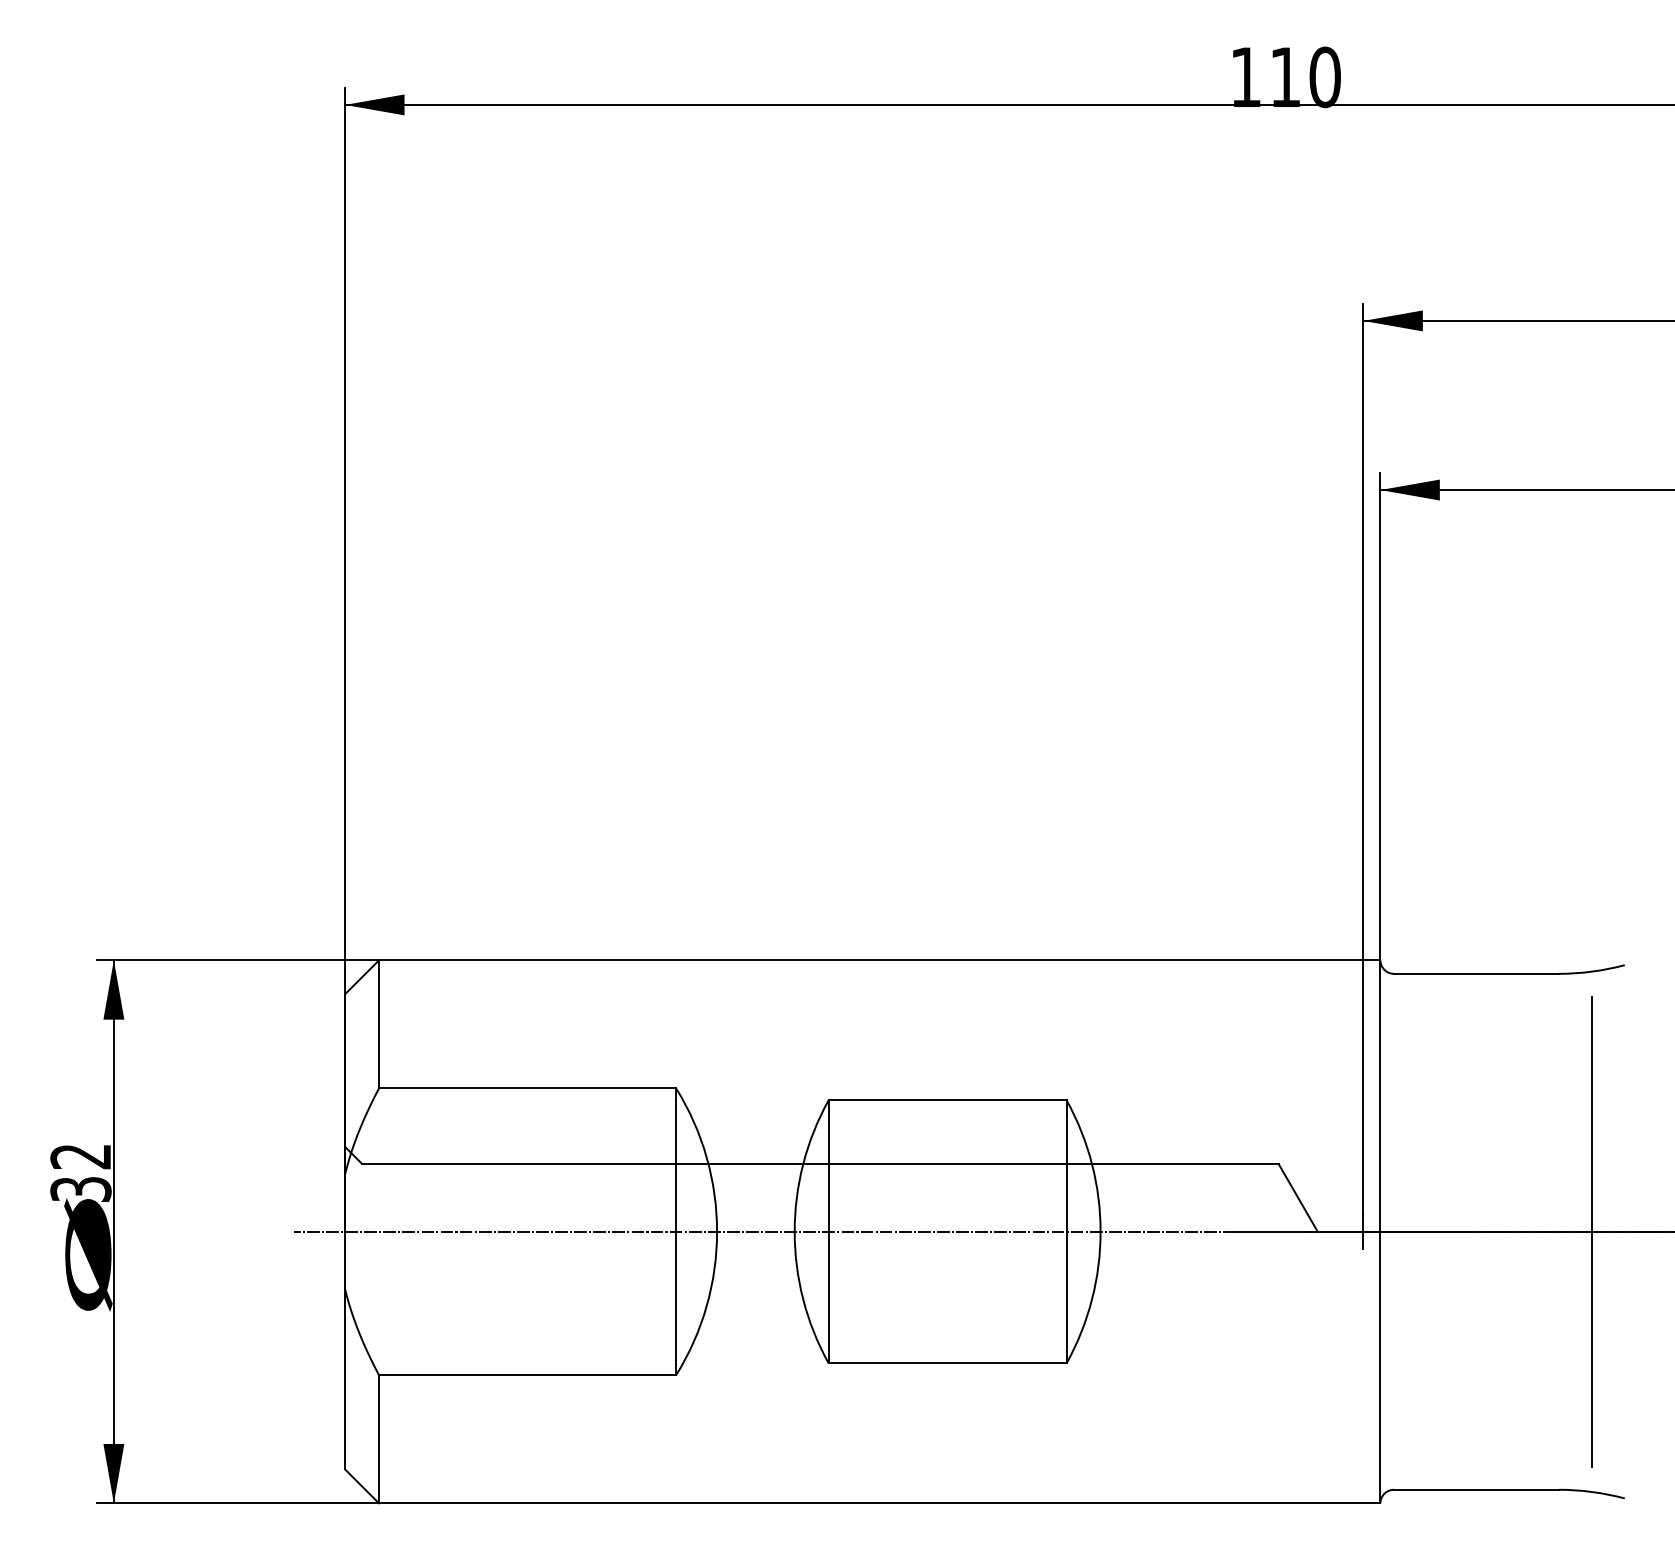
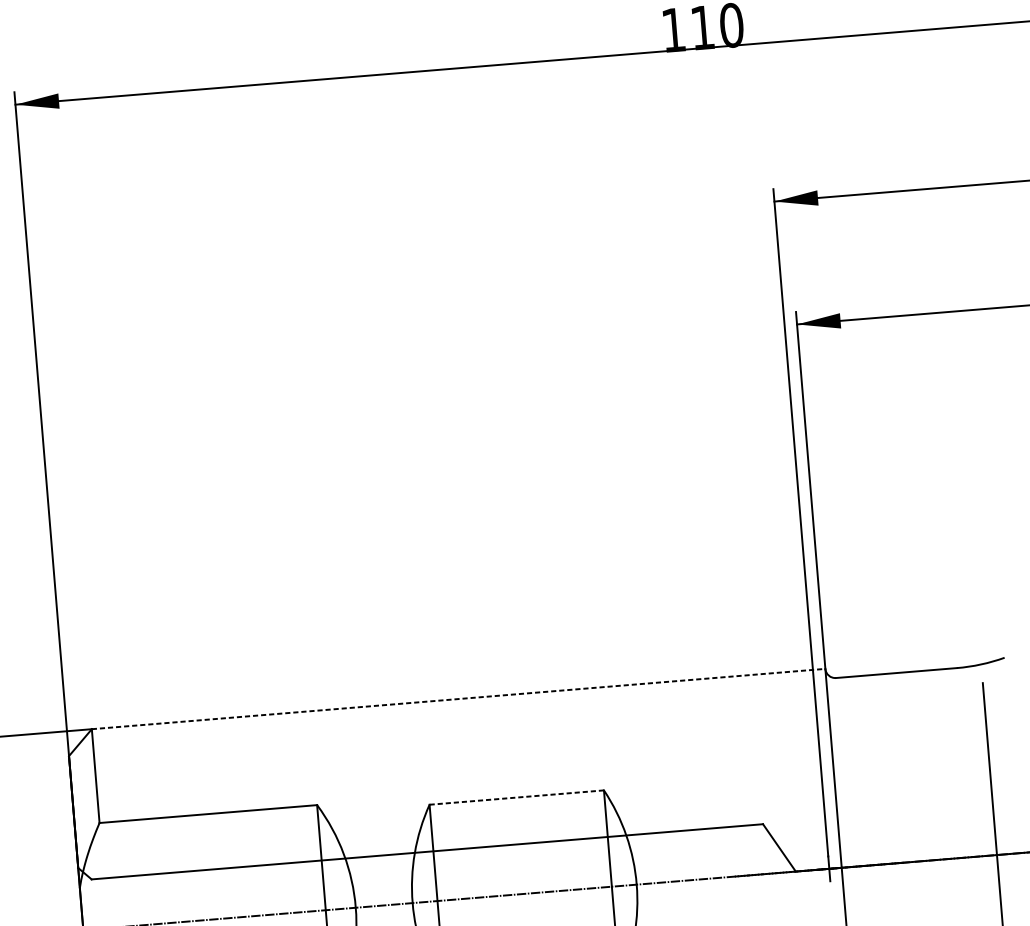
line: (879, 960) -> (458, 699), solid -> dashed
line: (947, 1100) -> (516, 797), solid -> dashed

